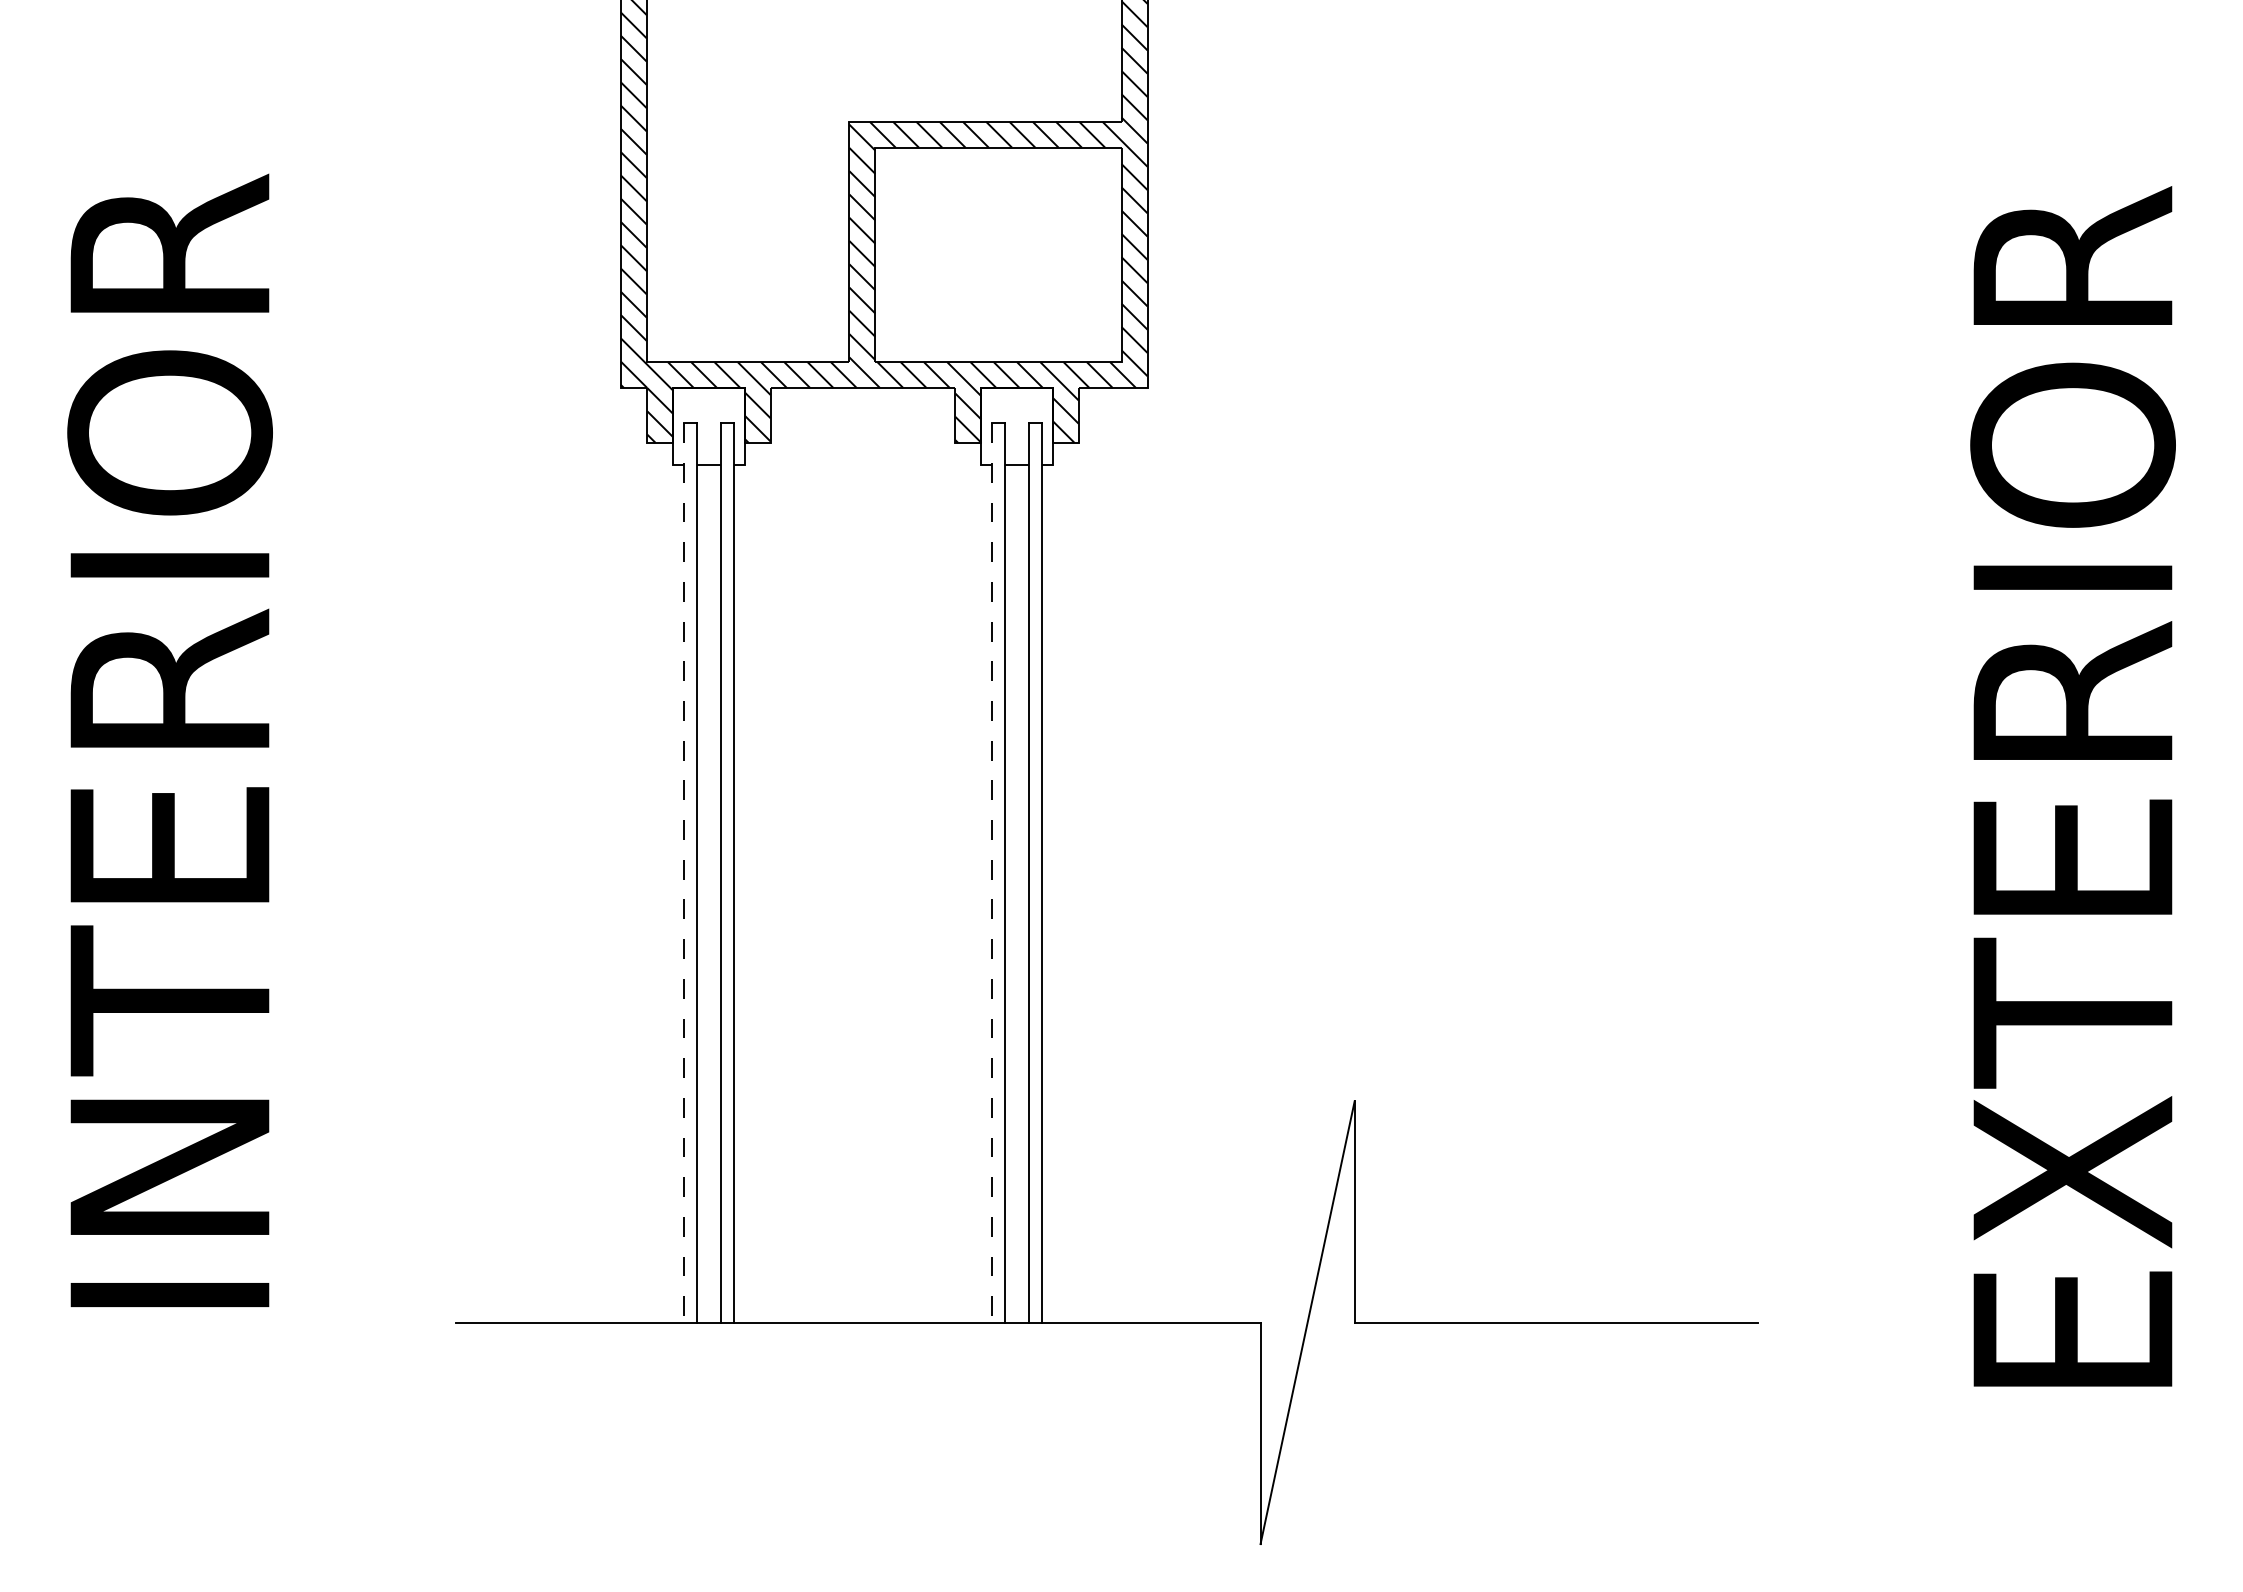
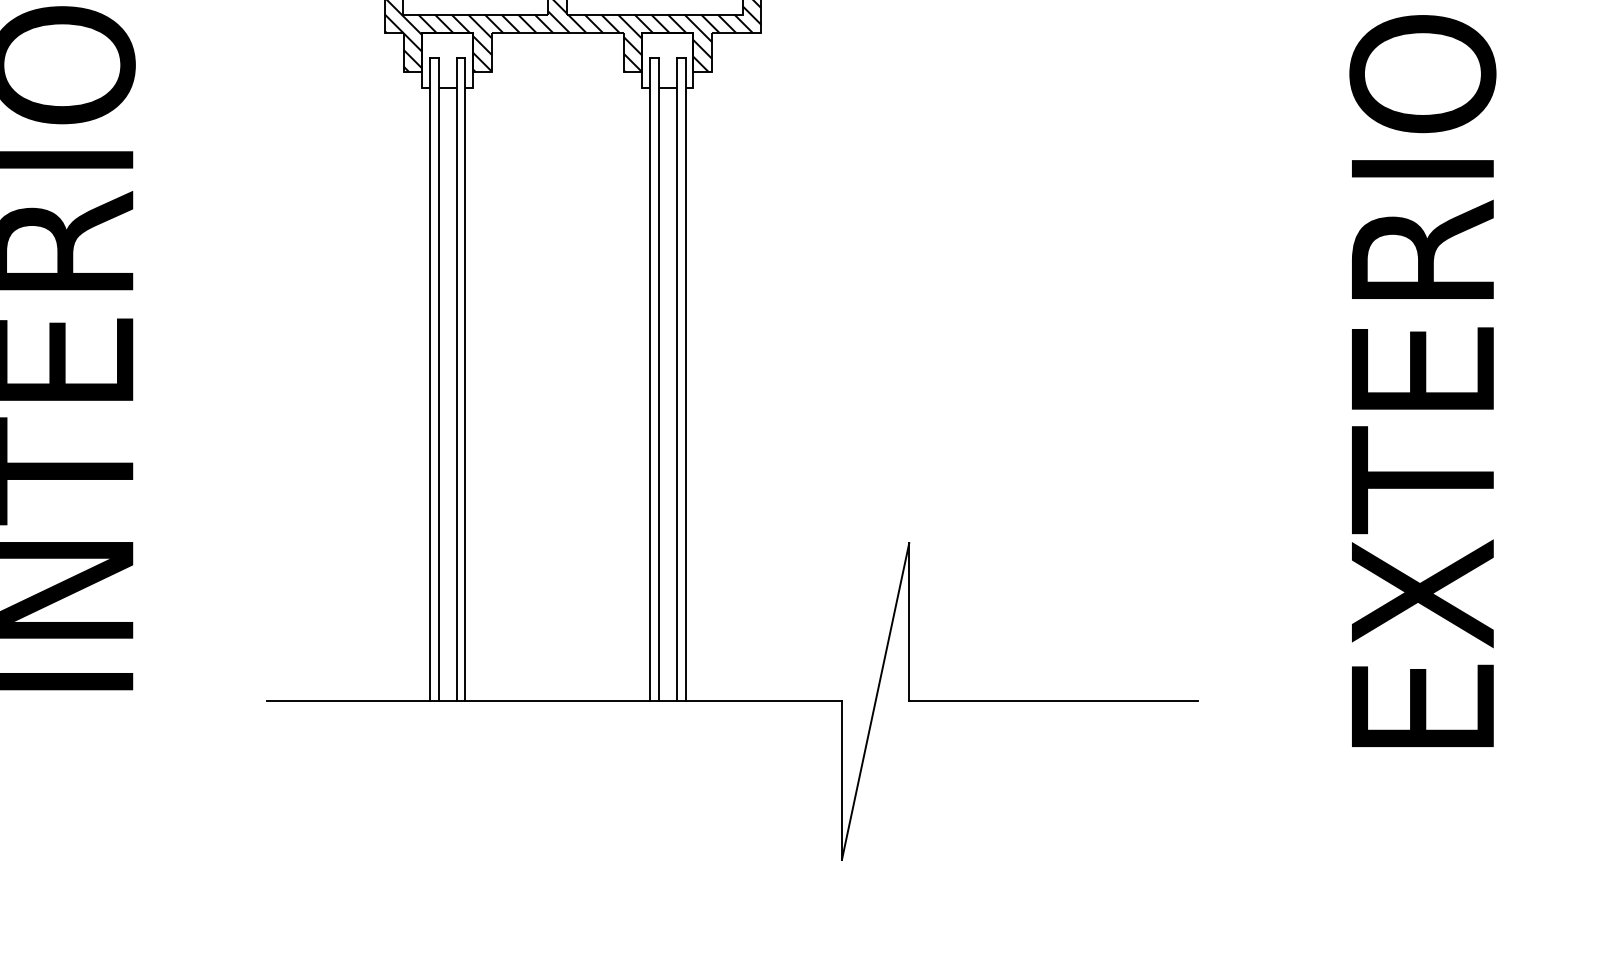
line: (684, 873) -> (430, 380), dashed -> solid
line: (992, 873) -> (650, 380), dashed -> solid

